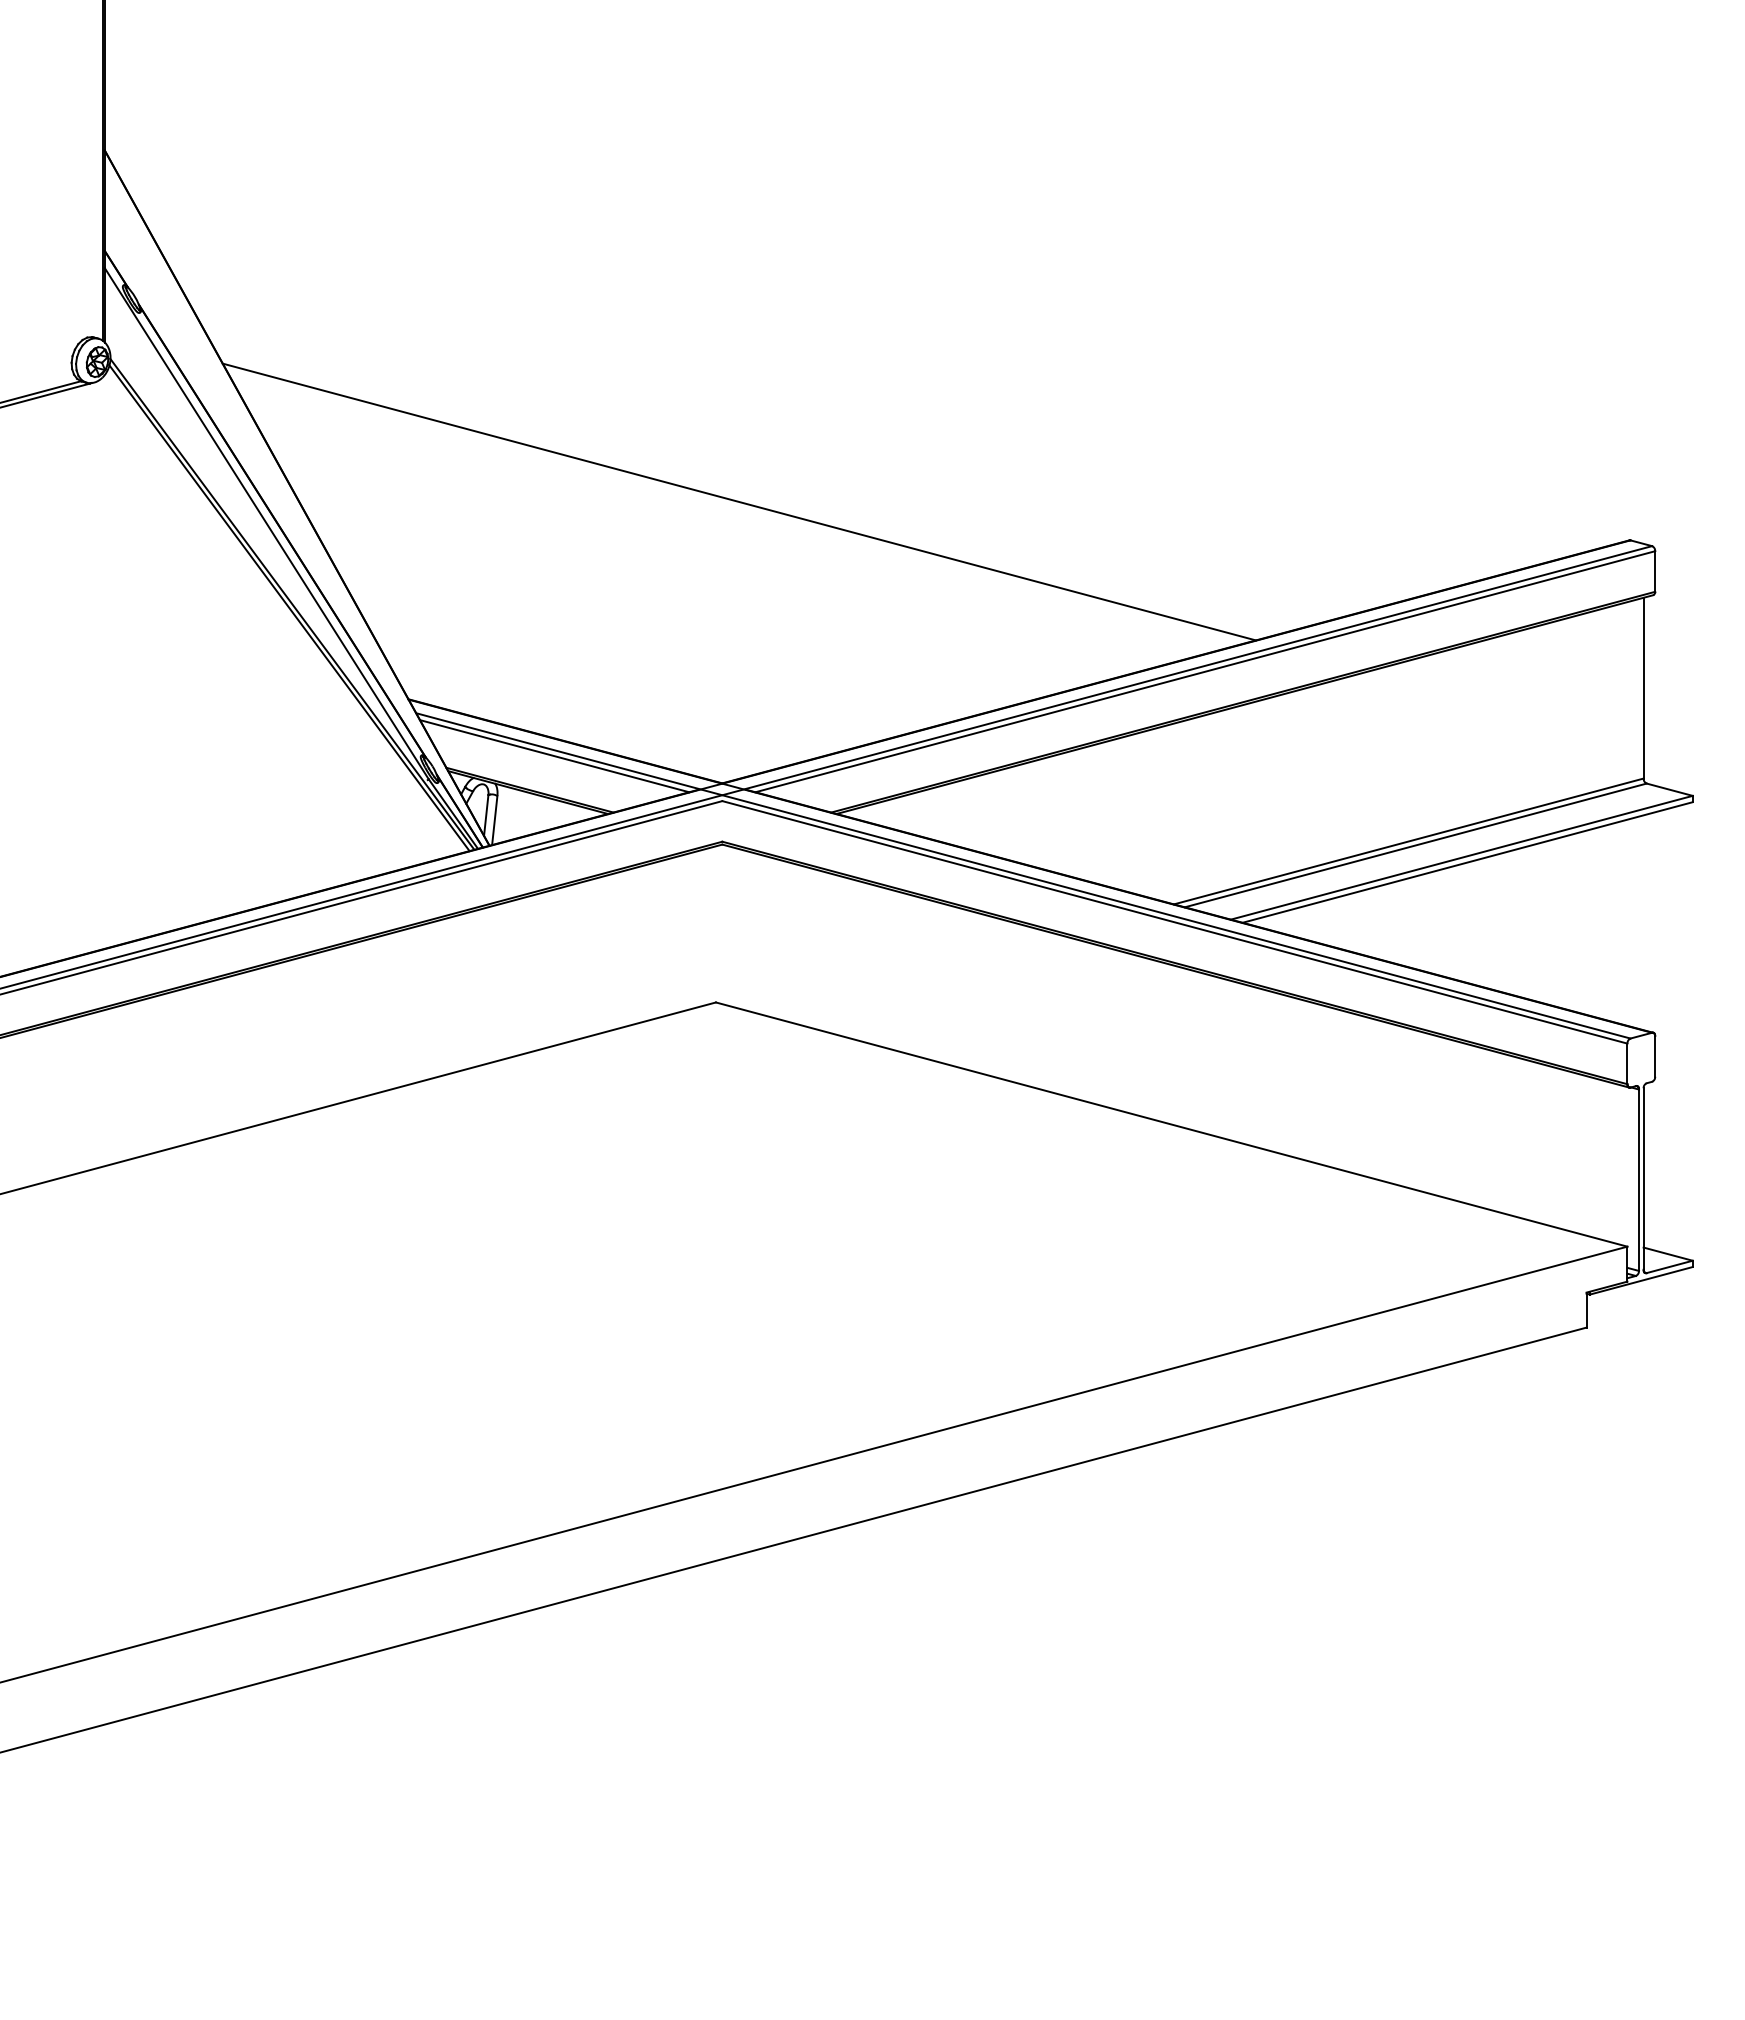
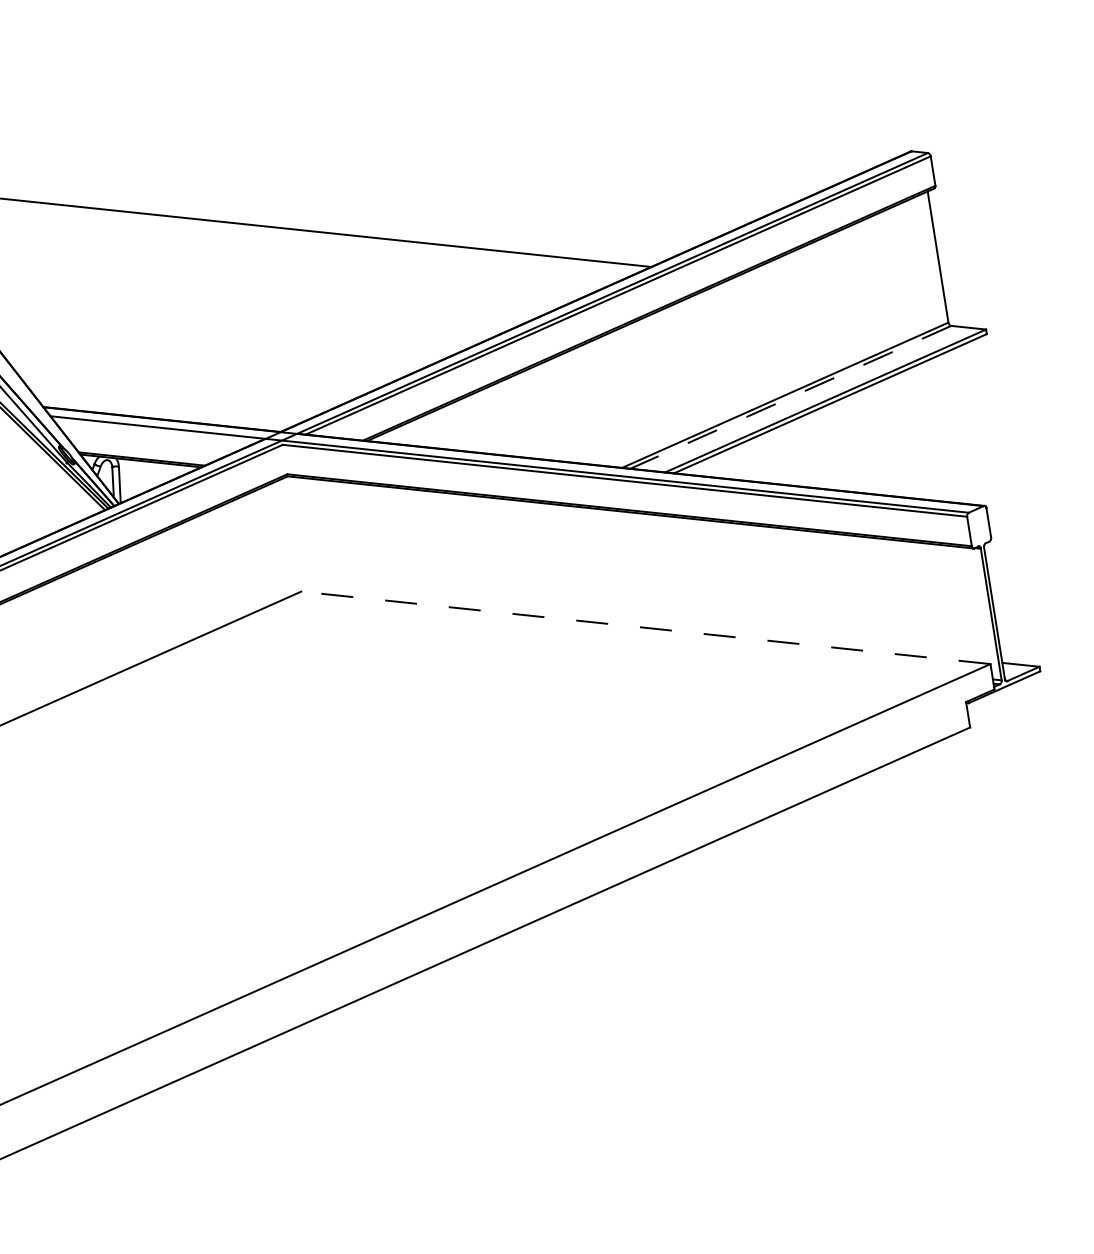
line: (554, 756) -> (155, 431), removed
line: (1415, 845) -> (790, 397), solid -> dashed
line: (1171, 1124) -> (645, 627), solid -> dashed

